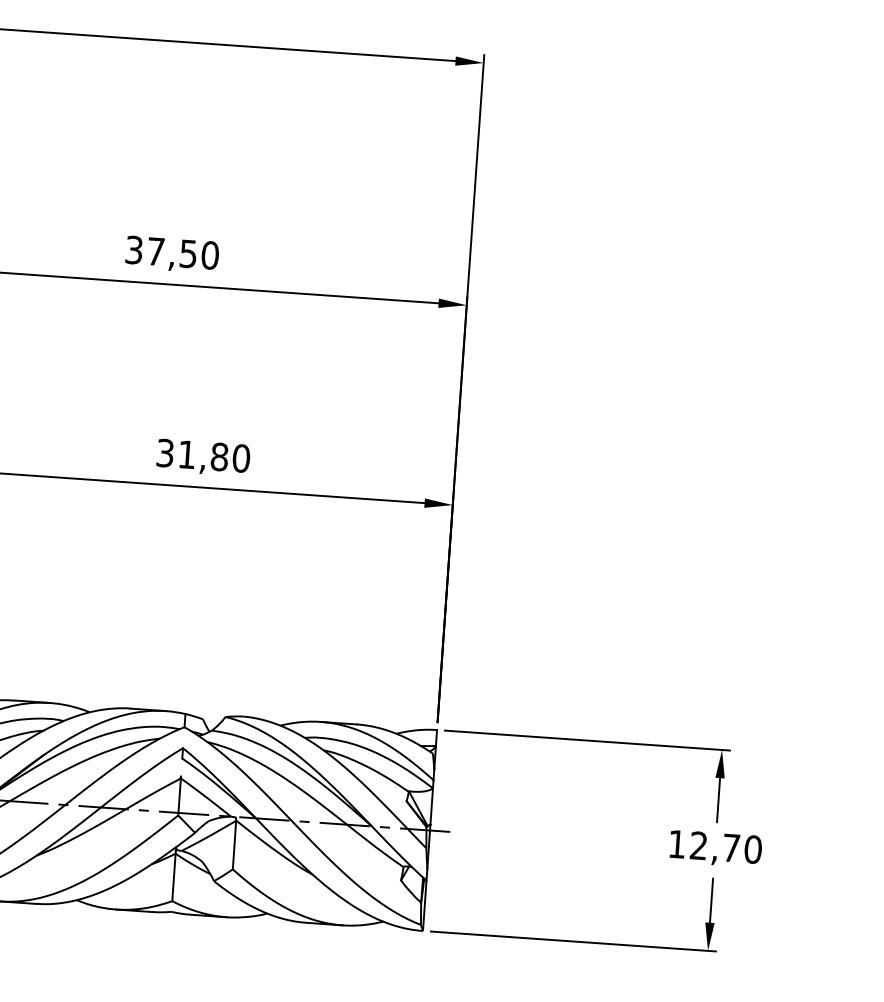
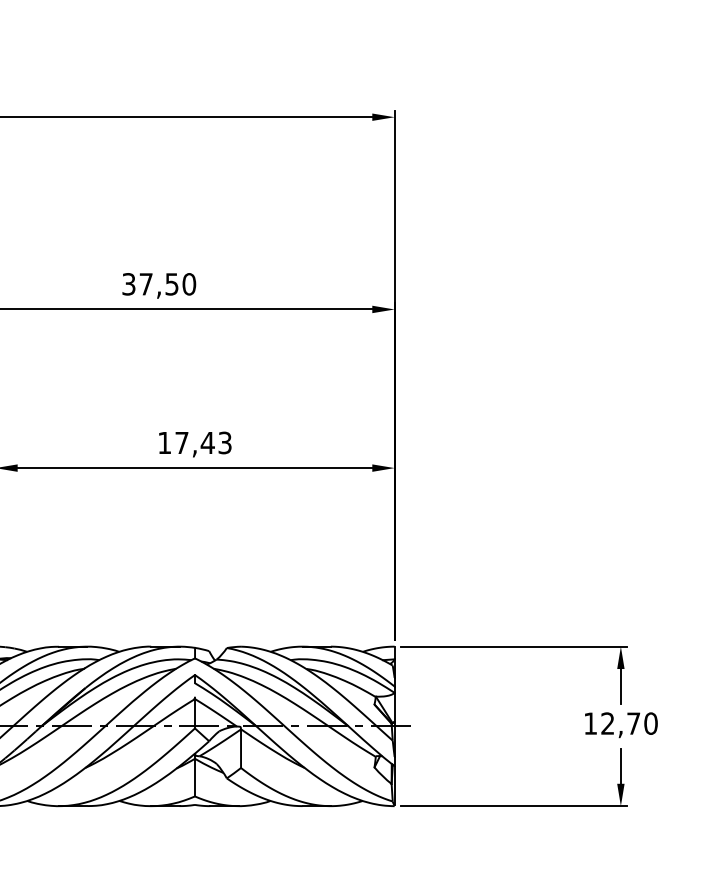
text: (202, 455) -> (194, 442), 31,80 -> 17,43

